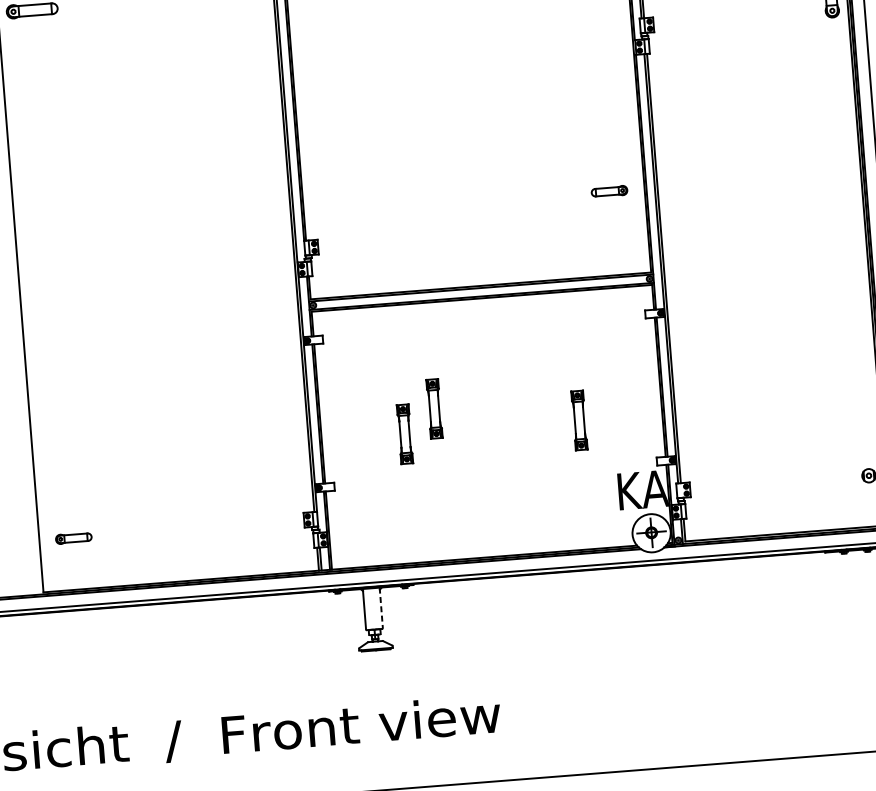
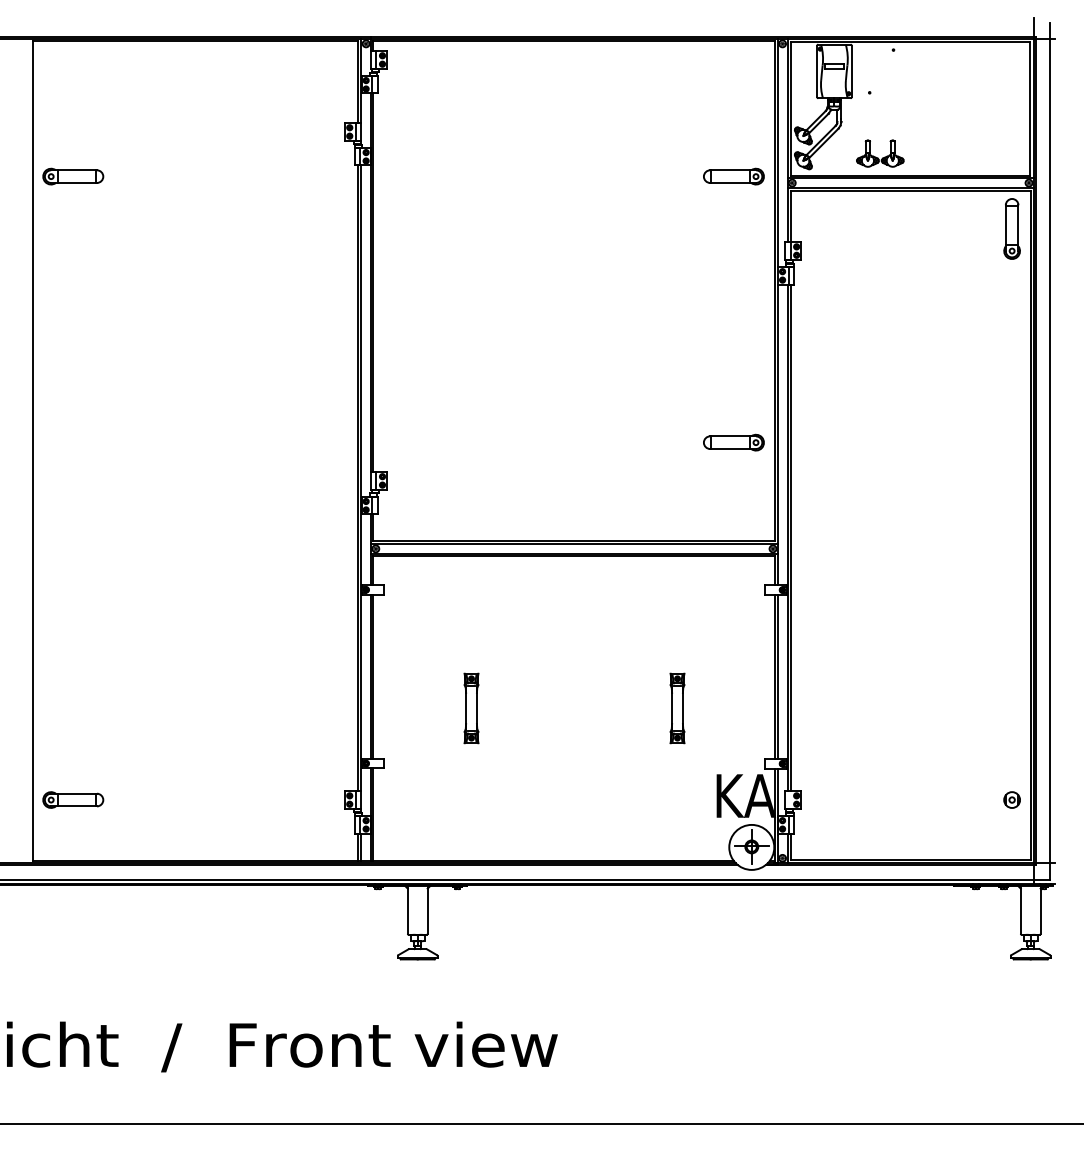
part: (609, 191) -> (733, 442), size x1.43
part: (434, 408) -> (508, 681), removed
part: (73, 537) -> (73, 799), size x1.43
line: (381, 608) -> (427, 910), dashed -> solid

